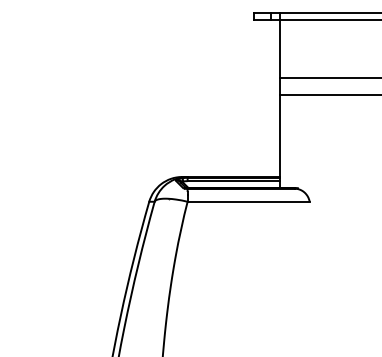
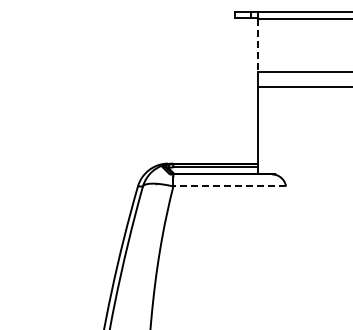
line: (279, 49) -> (258, 45), solid -> dashed
line: (248, 201) -> (229, 186), solid -> dashed

